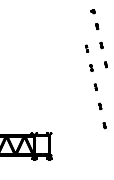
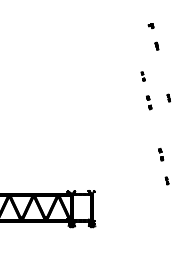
part: (101, 45) -> (162, 71), removed
part: (90, 67) -> (148, 102), size x1.6
part: (95, 87) -> (154, 128), removed
part: (99, 106) -> (160, 154), size x1.6

